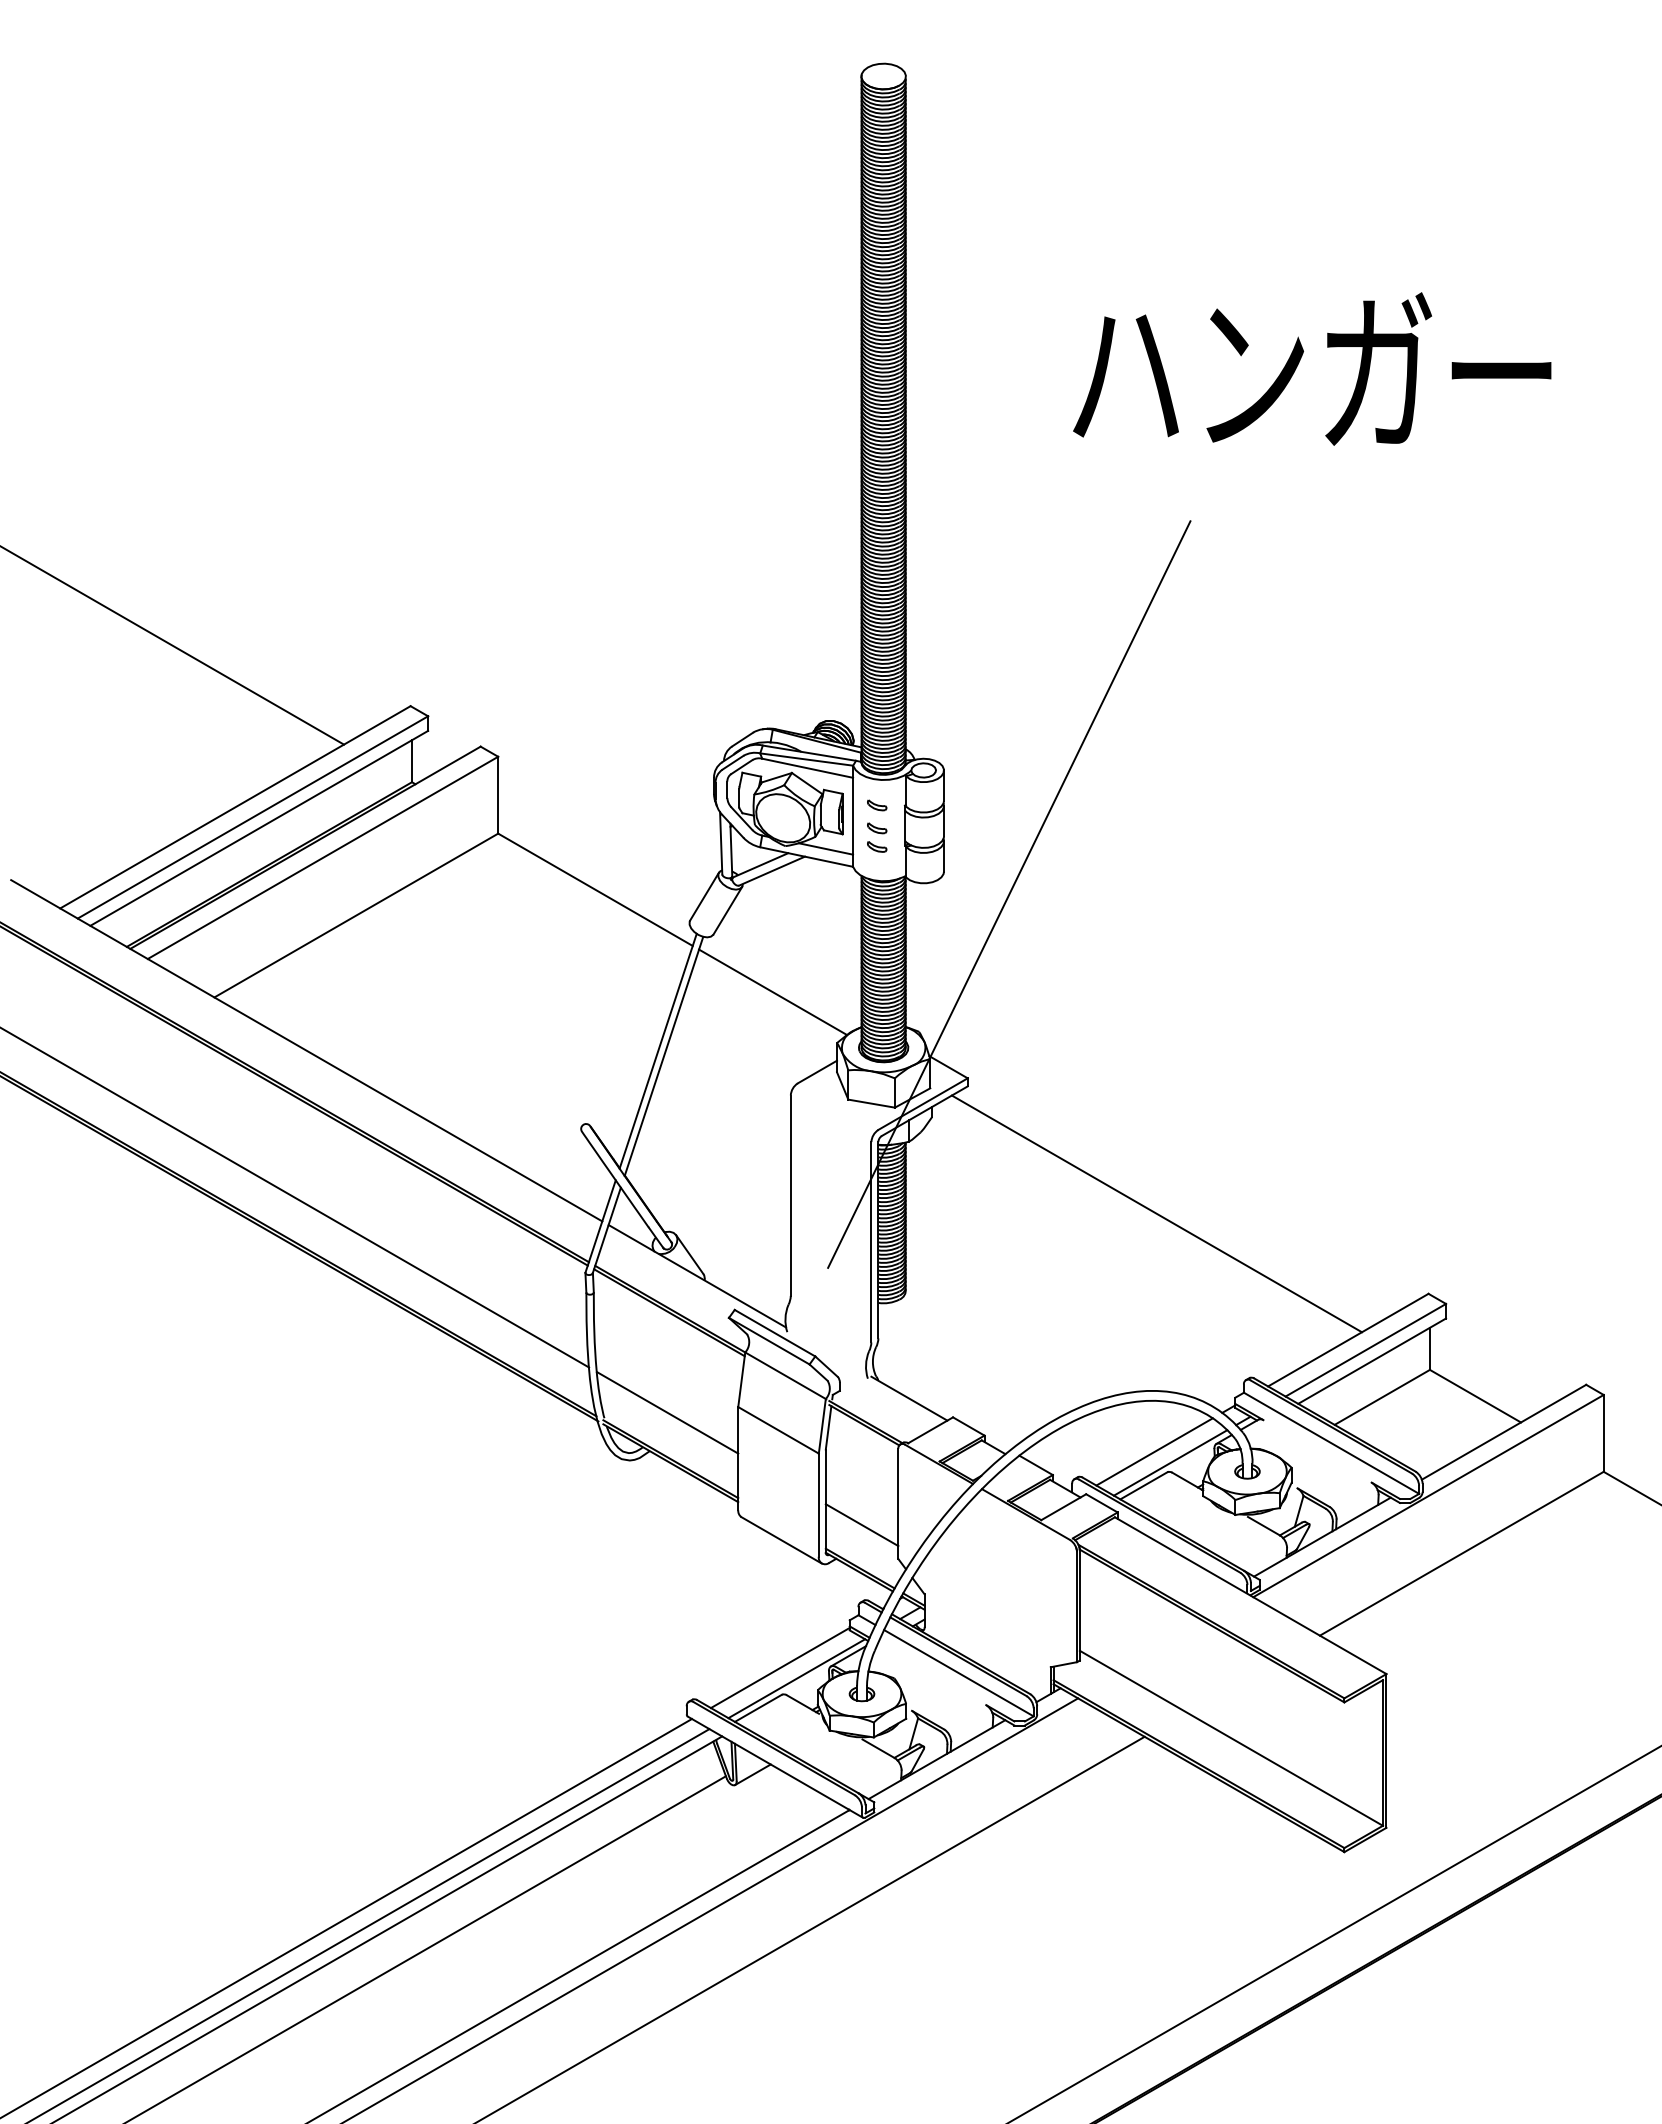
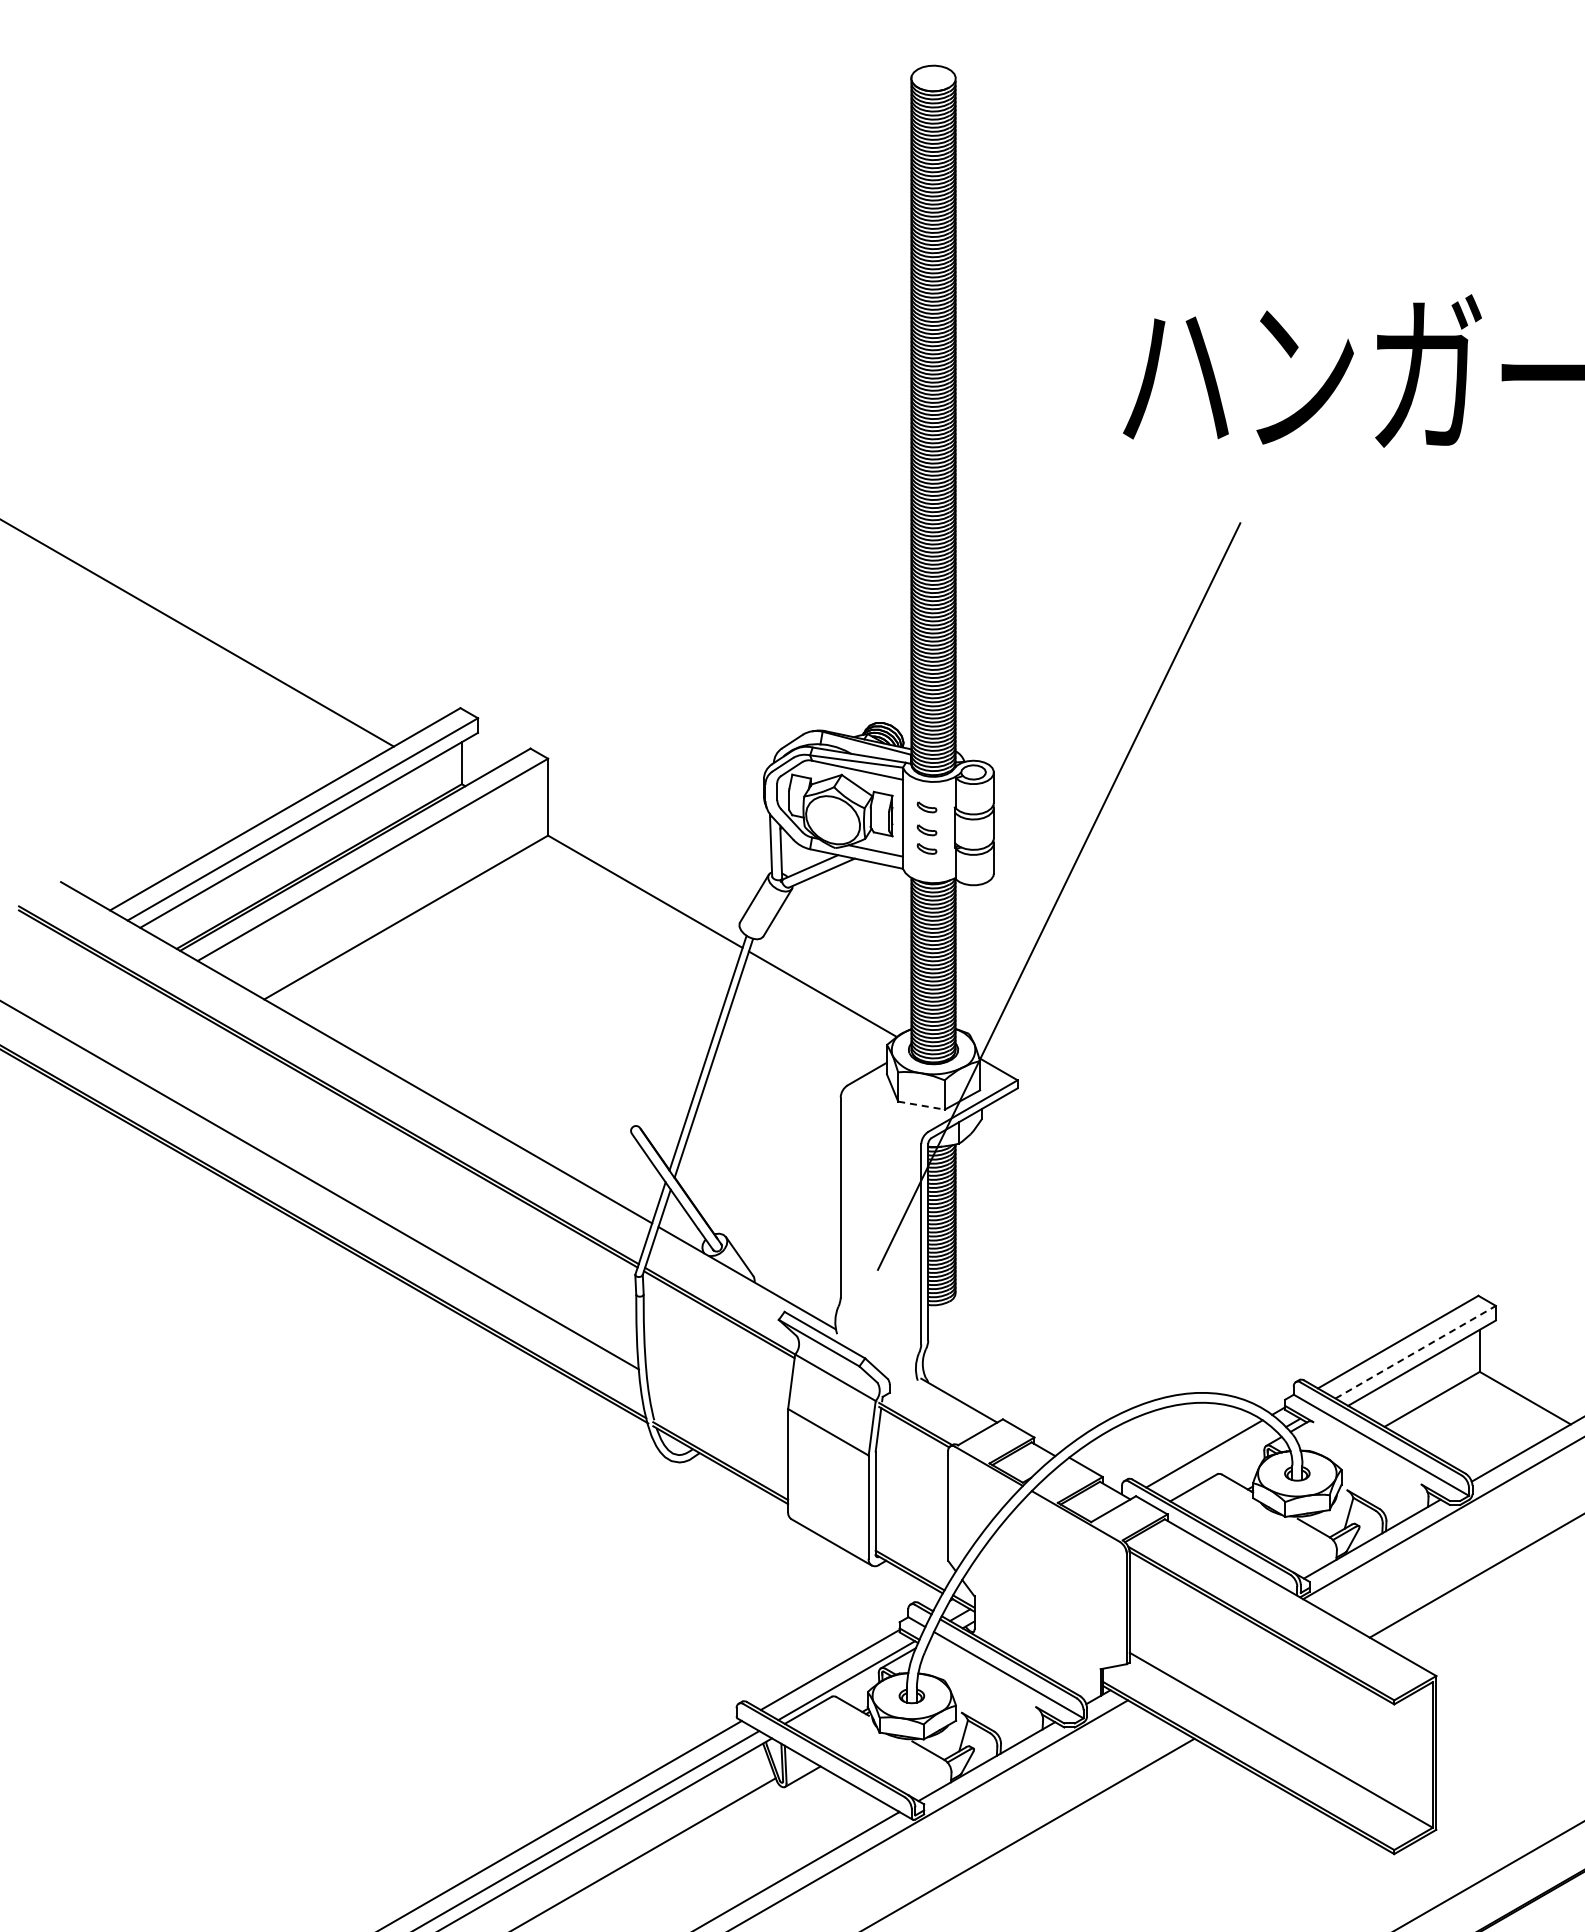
line: (871, 1103) -> (921, 1105), solid -> dashed
line: (1156, 1213) -> (1206, 1215), removed
line: (1365, 1350) -> (1415, 1352), solid -> dashed
line: (667, 1412) -> (717, 1414), removed
line: (1170, 1462) -> (1220, 1464), removed
line: (861, 1525) -> (911, 1527), removed

